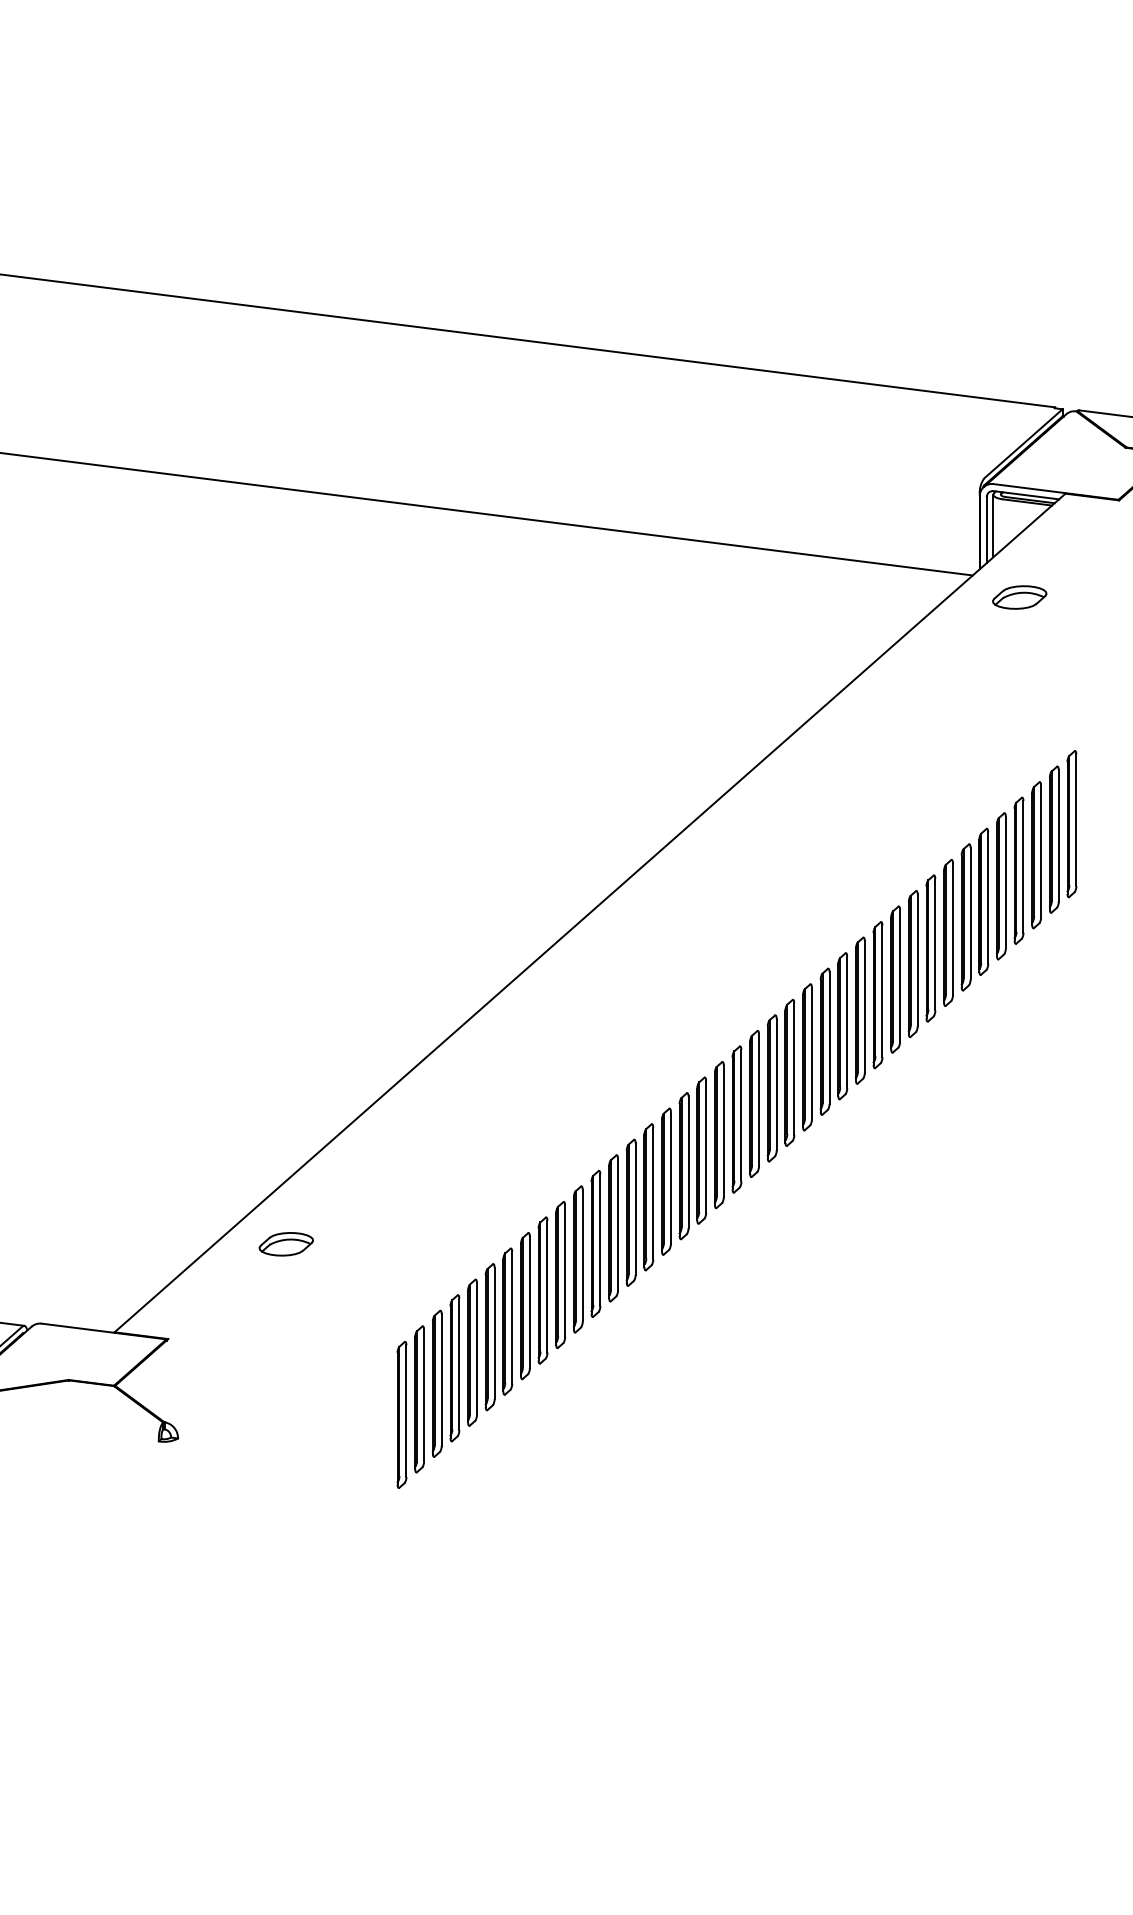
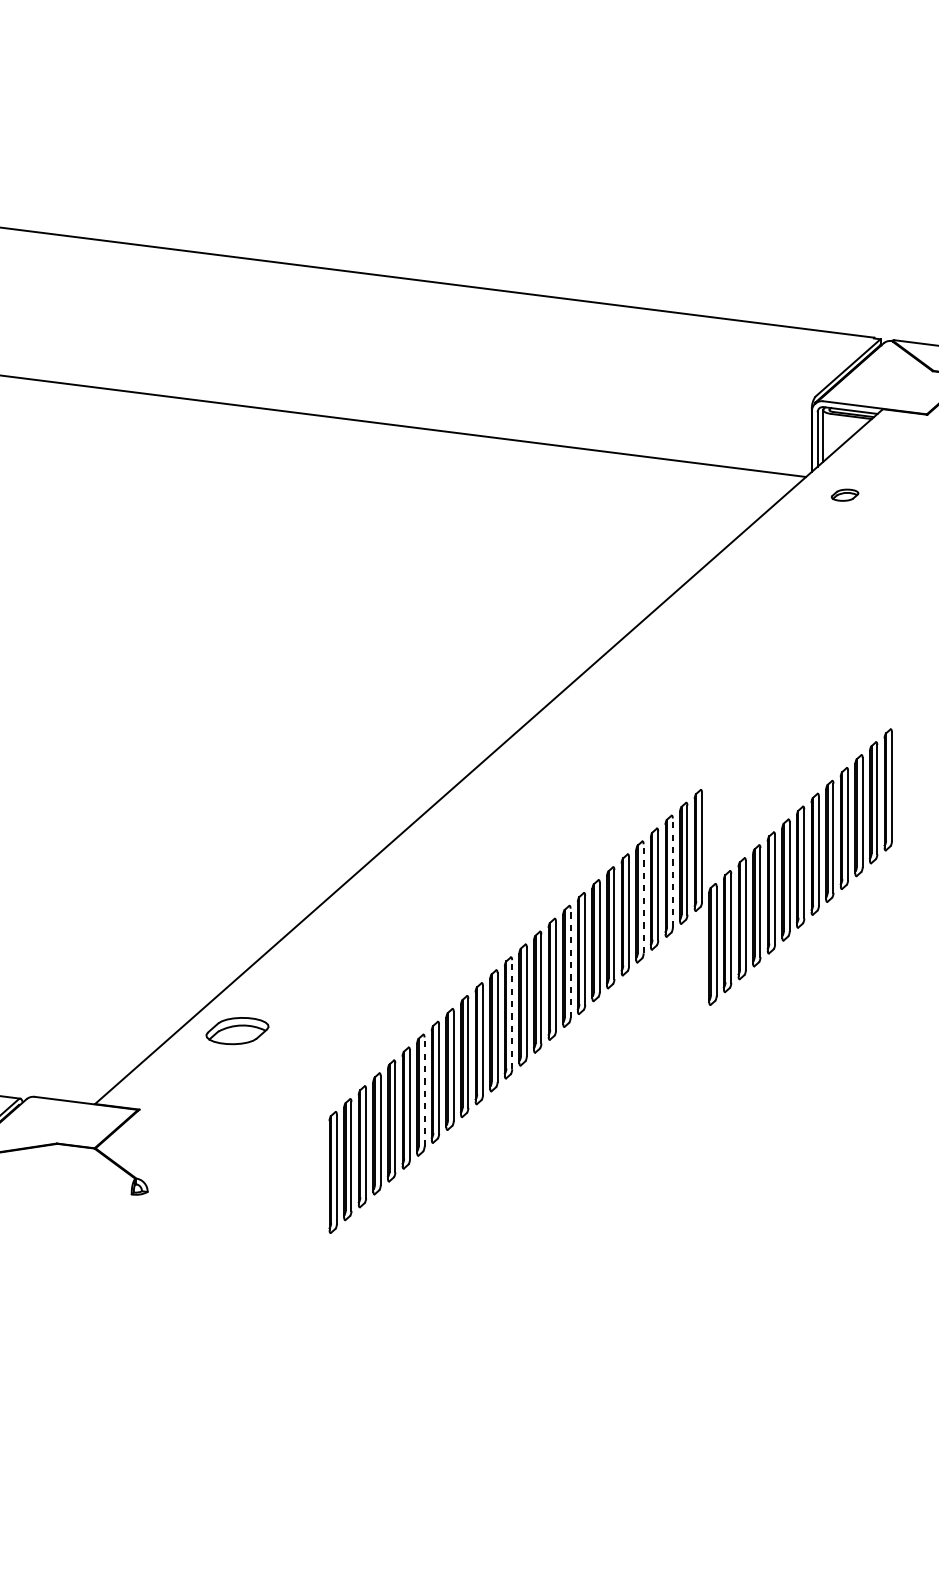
part: (1019, 597) -> (844, 495), size x0.6
part: (966, 917) -> (800, 867), moved
line: (811, 1053) -> (672, 873), solid -> dashed
line: (776, 1084) -> (643, 898), solid -> dashed
line: (688, 1162) -> (570, 963), solid -> dashed
line: (617, 1224) -> (511, 1014), solid -> dashed
part: (285, 1244) -> (236, 1031), size x1.4
line: (512, 1317) -> (424, 1091), solid -> dashed

